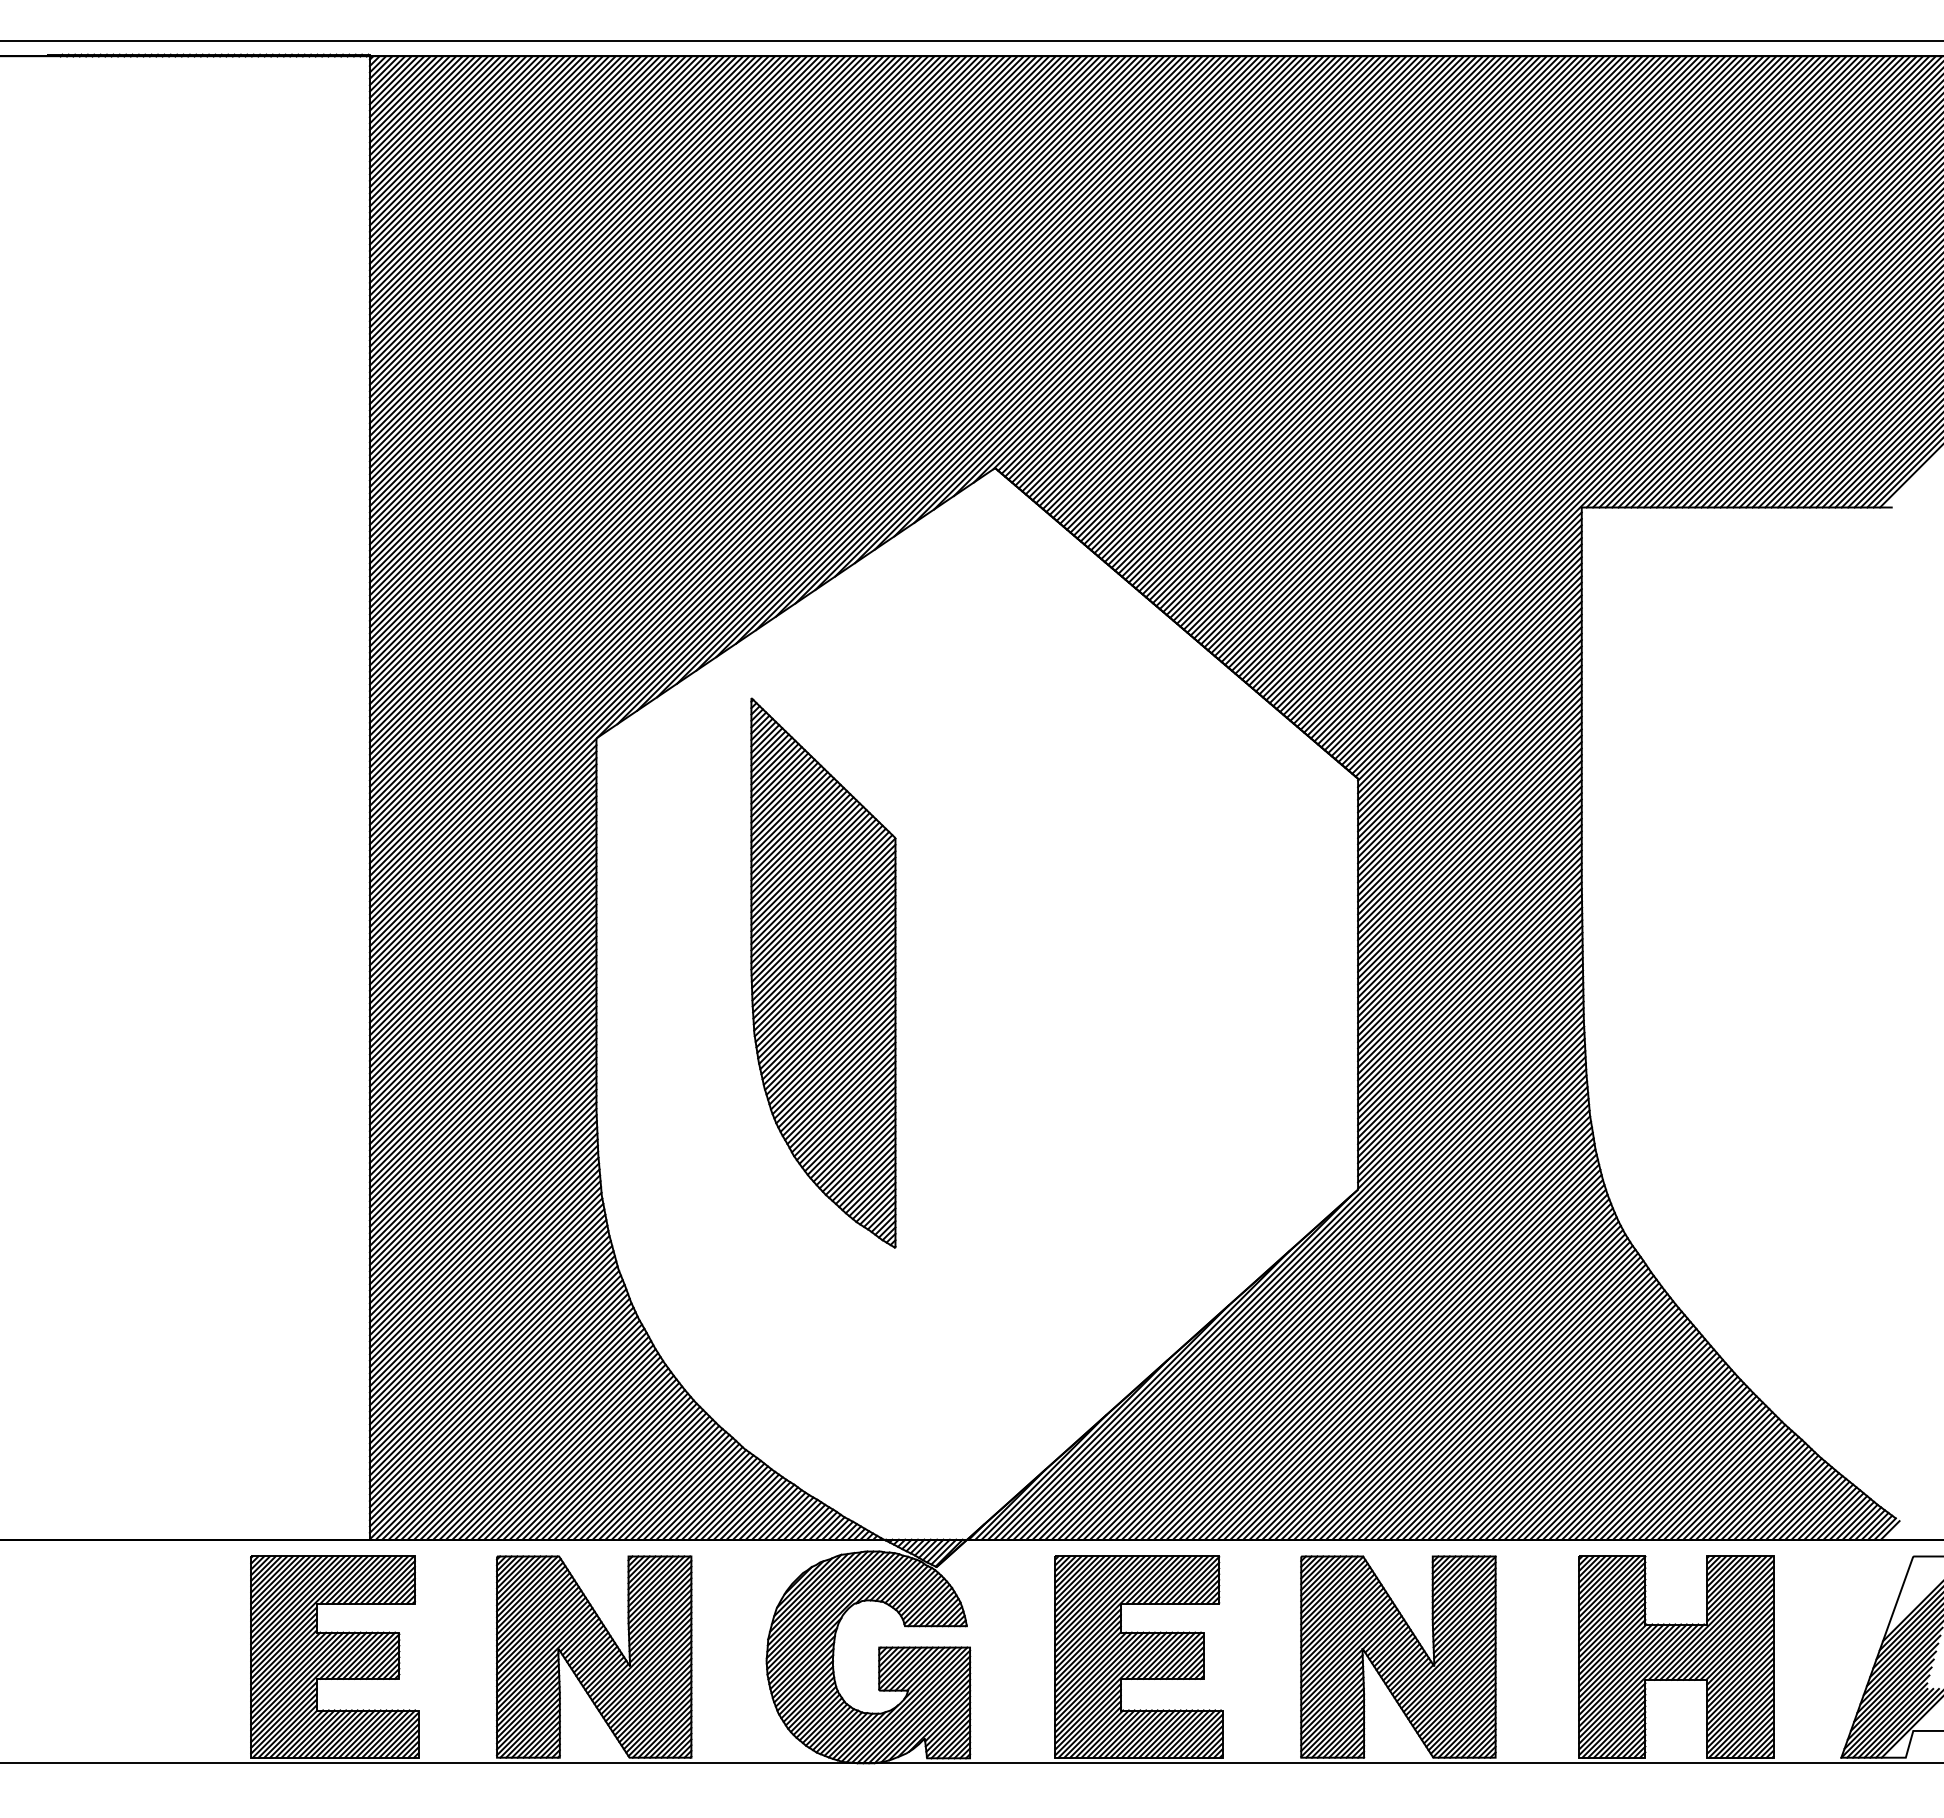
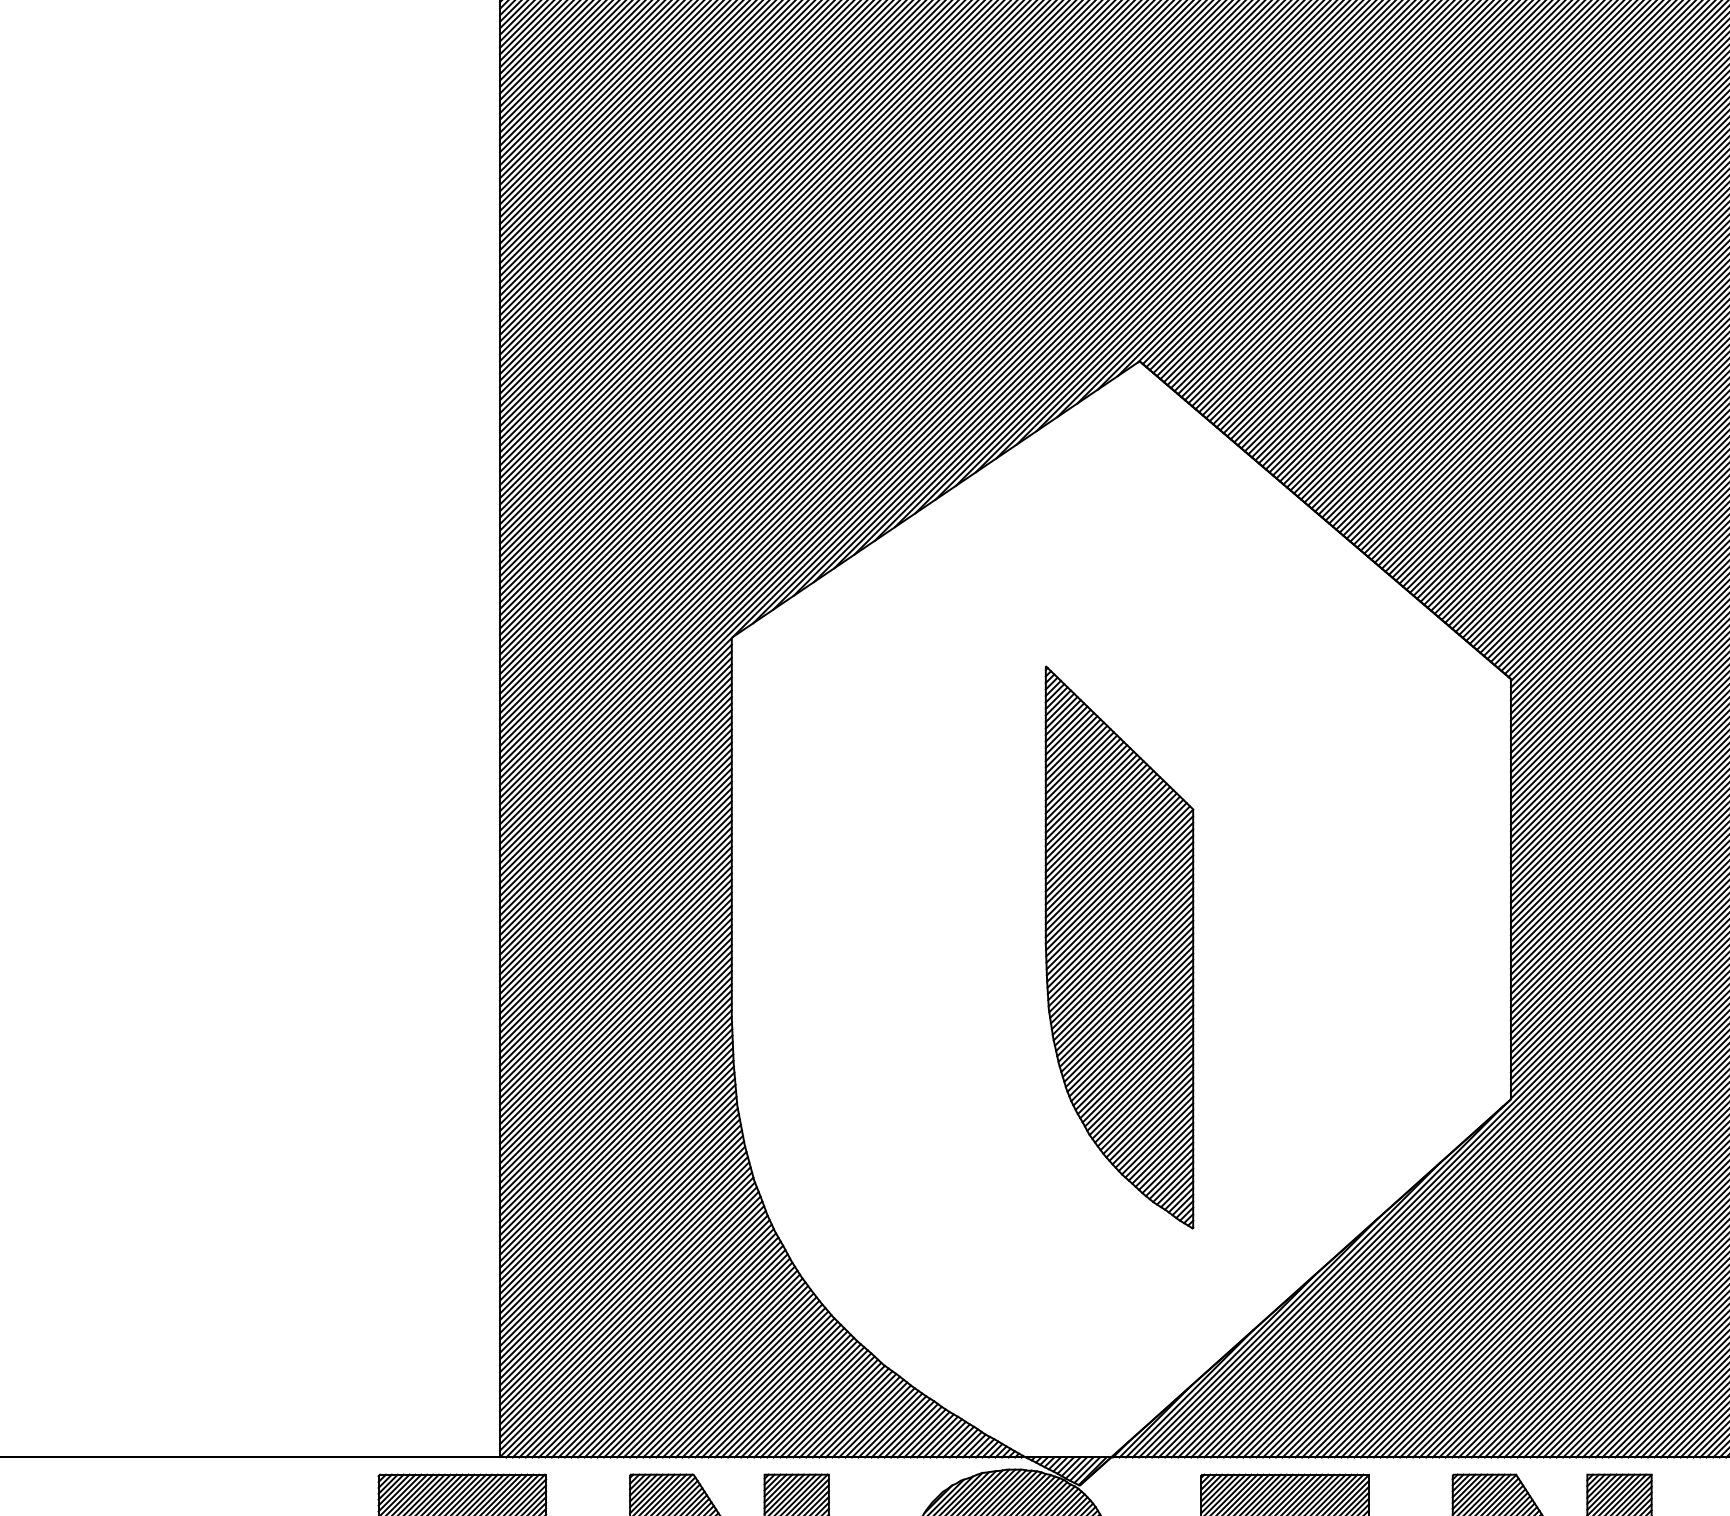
part: (823, 972) -> (1119, 946), moved

